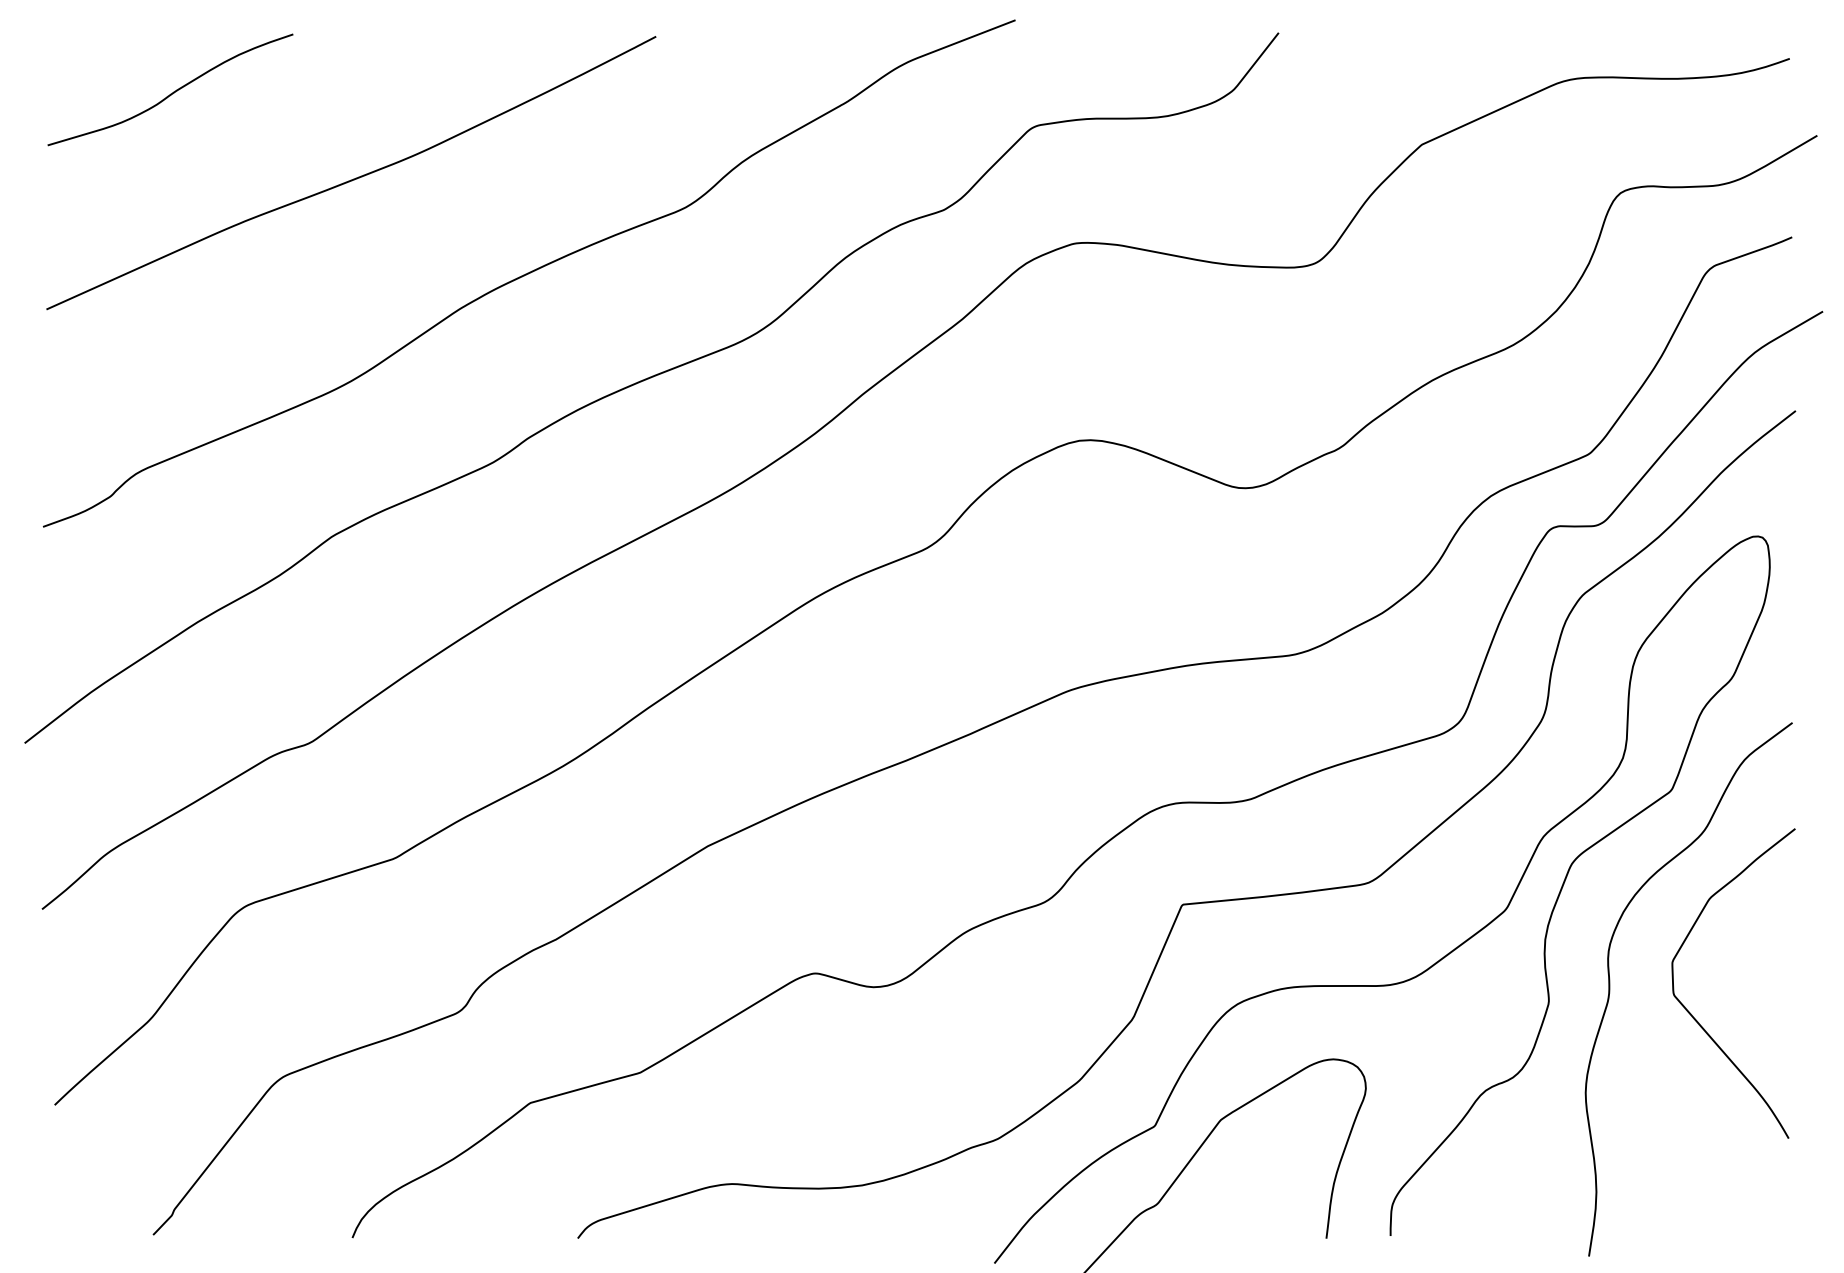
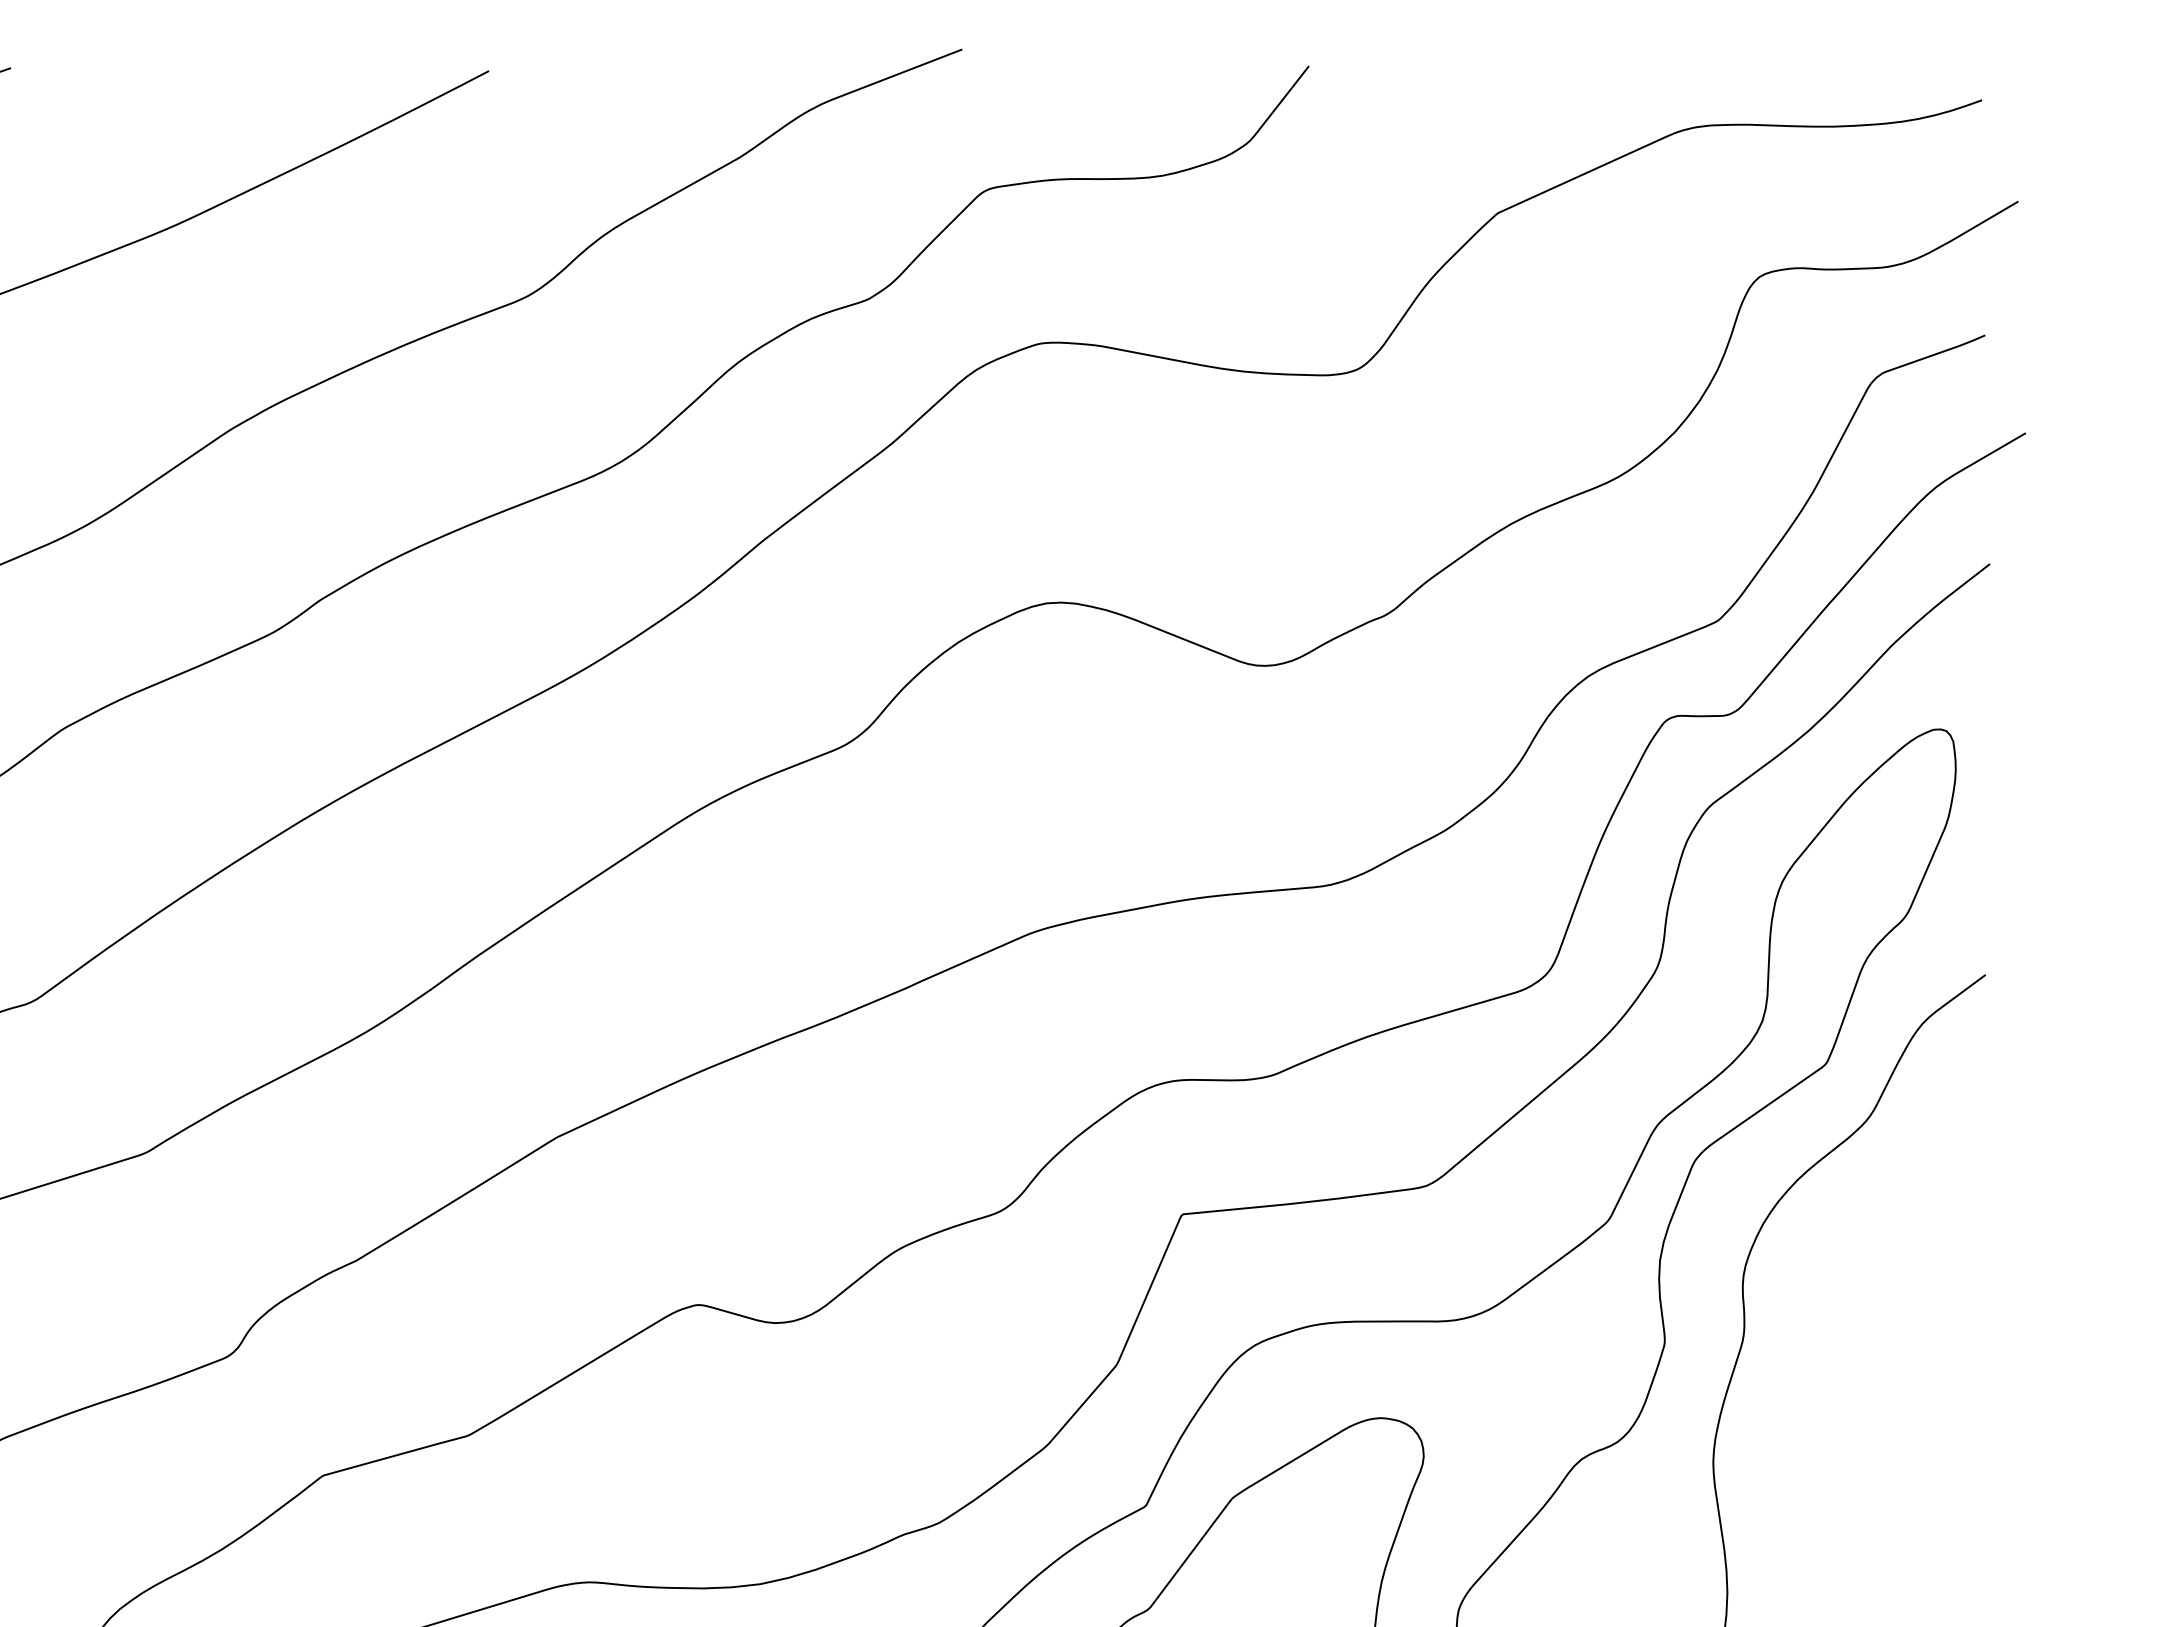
curve: (1691, 1013) -> (1852, 1357), removed

